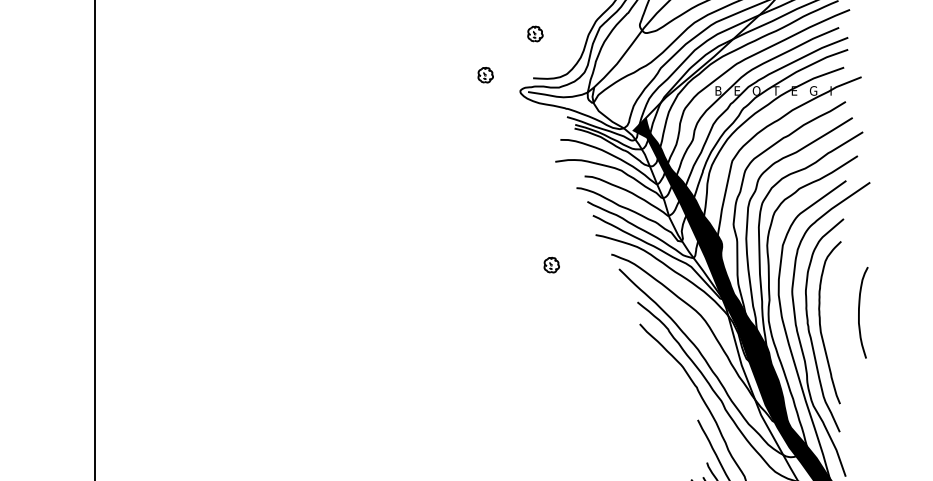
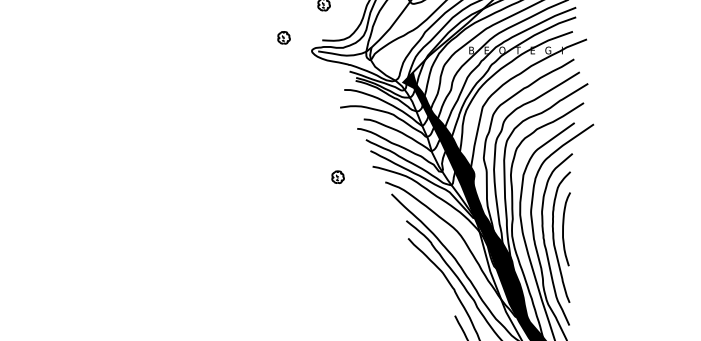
part: (551, 264) -> (337, 176), moved
curve: (859, 312) -> (563, 229), moved

